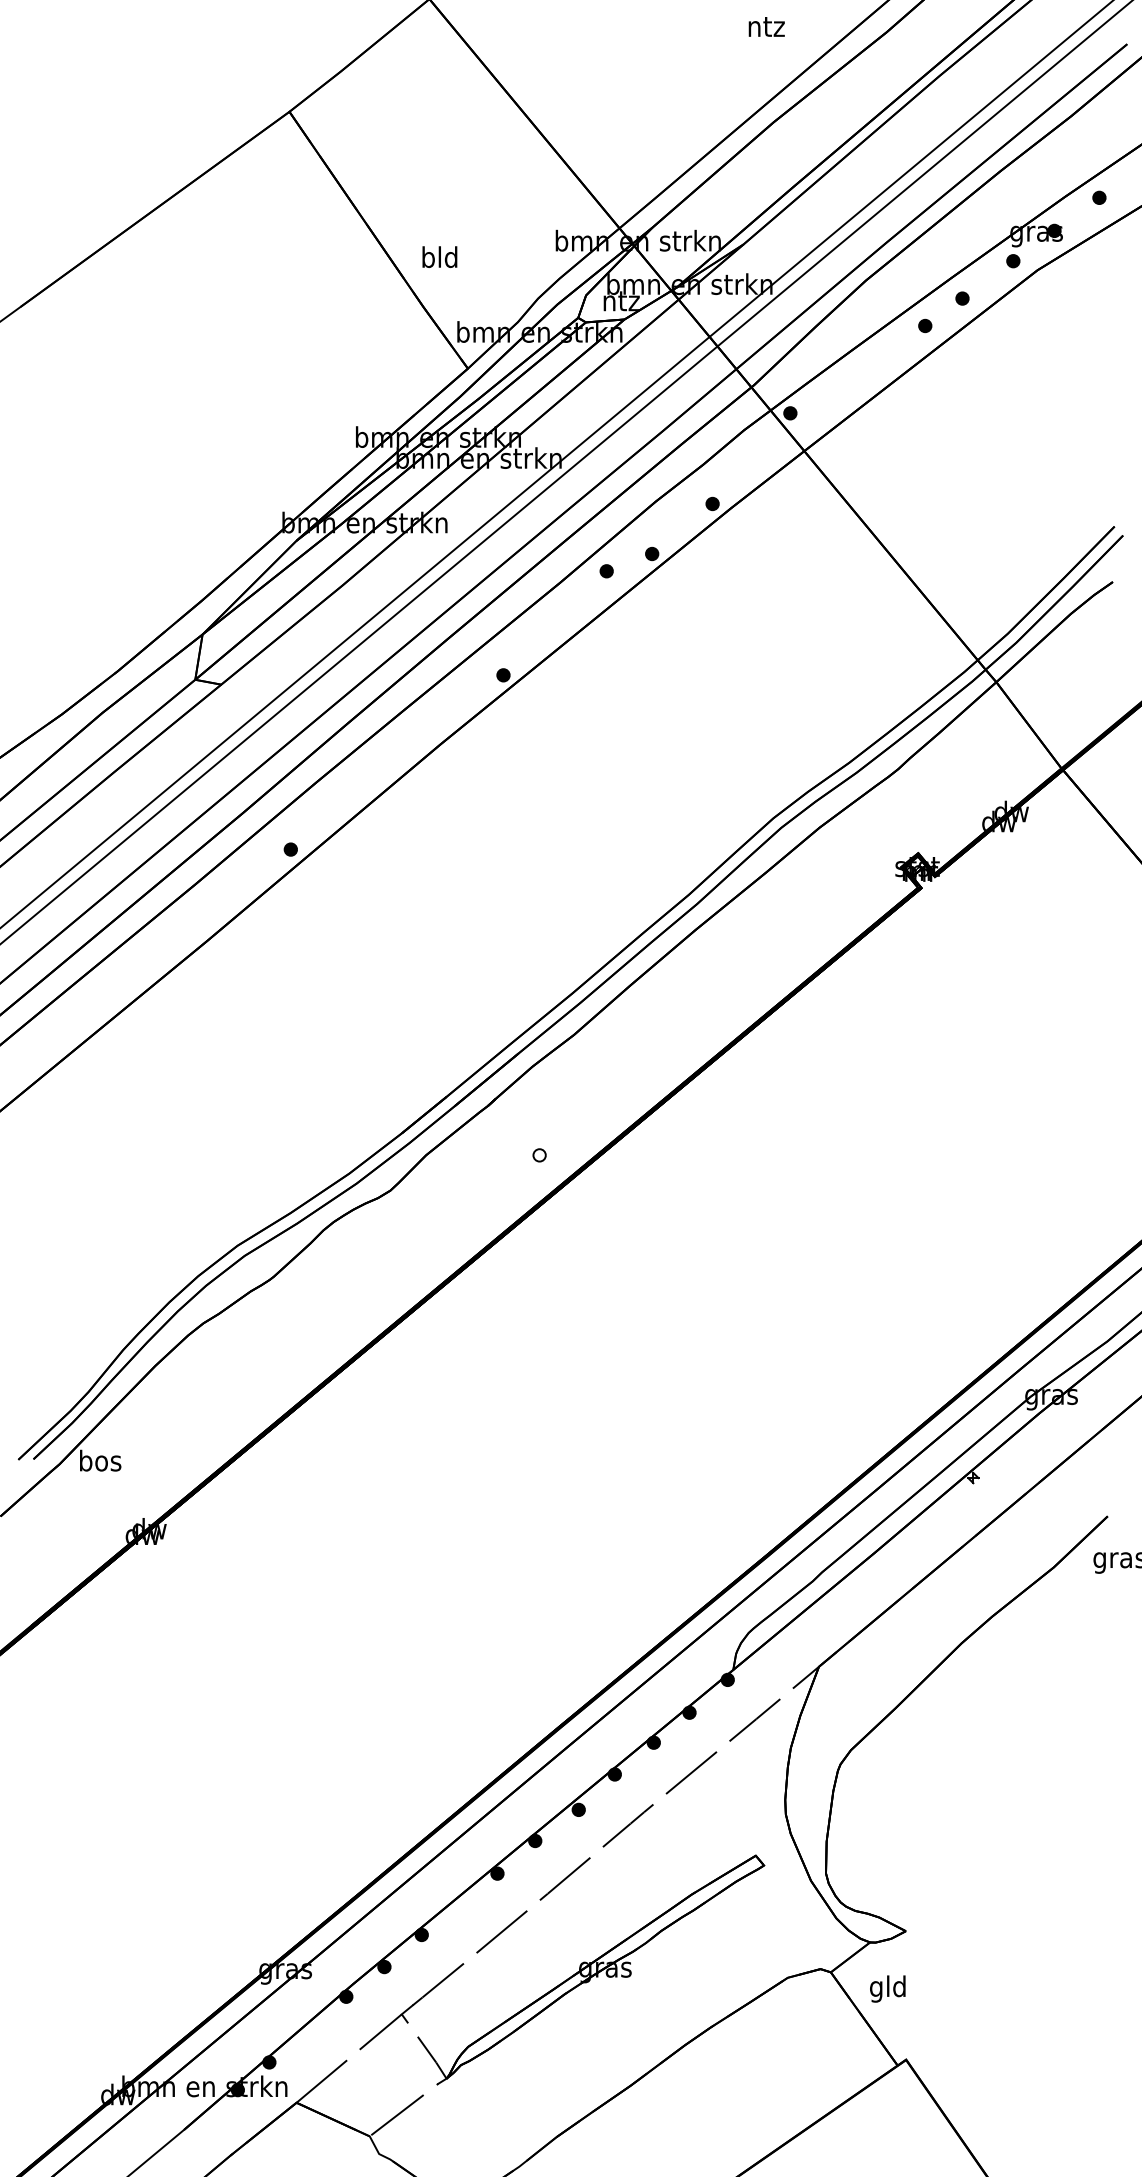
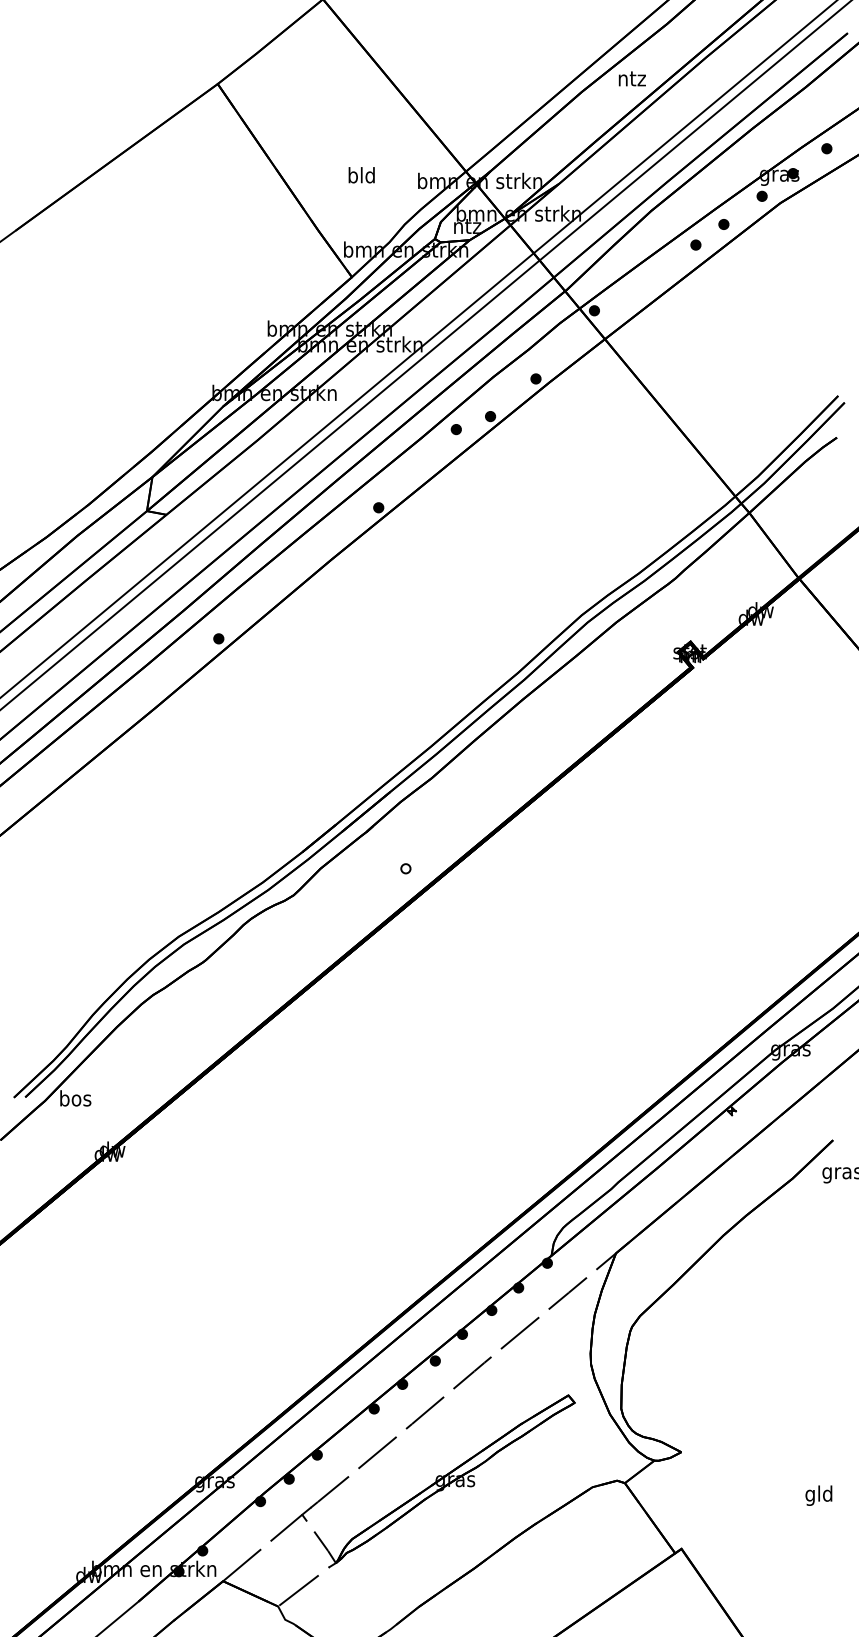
text: (766, 26) -> (632, 78), moved
text: (439, 256) -> (361, 174), moved
text: (887, 1988) -> (818, 1495), moved

